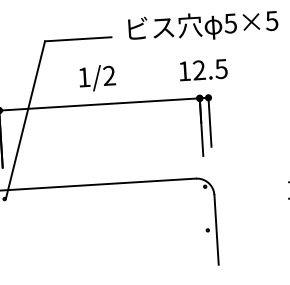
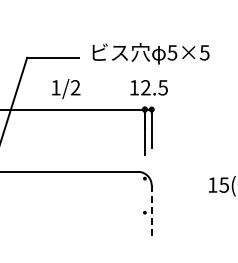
line: (216, 230) -> (151, 213), solid -> dashed

